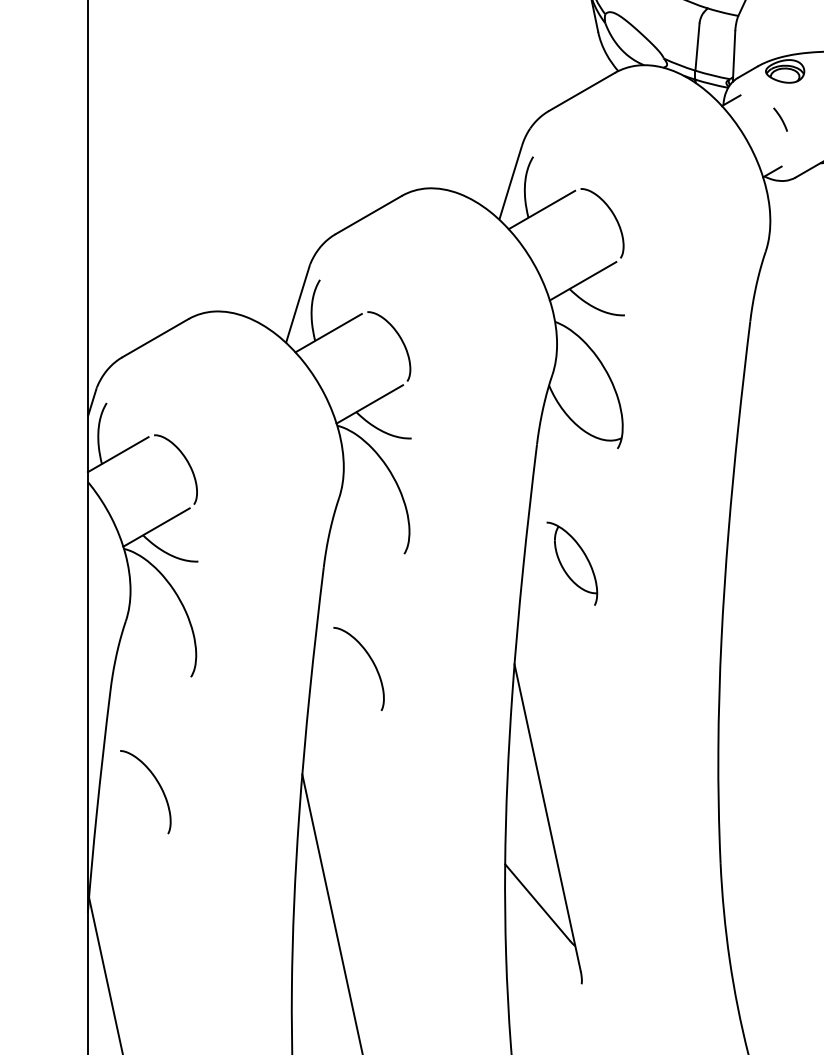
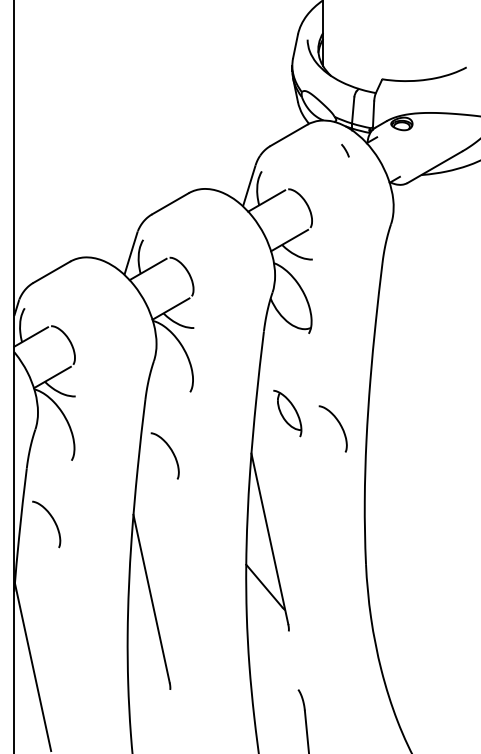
line: (780, 119) -> (345, 150), moved
part: (572, 563) -> (287, 413), moved
curve: (672, 613) -> (339, 425), added

